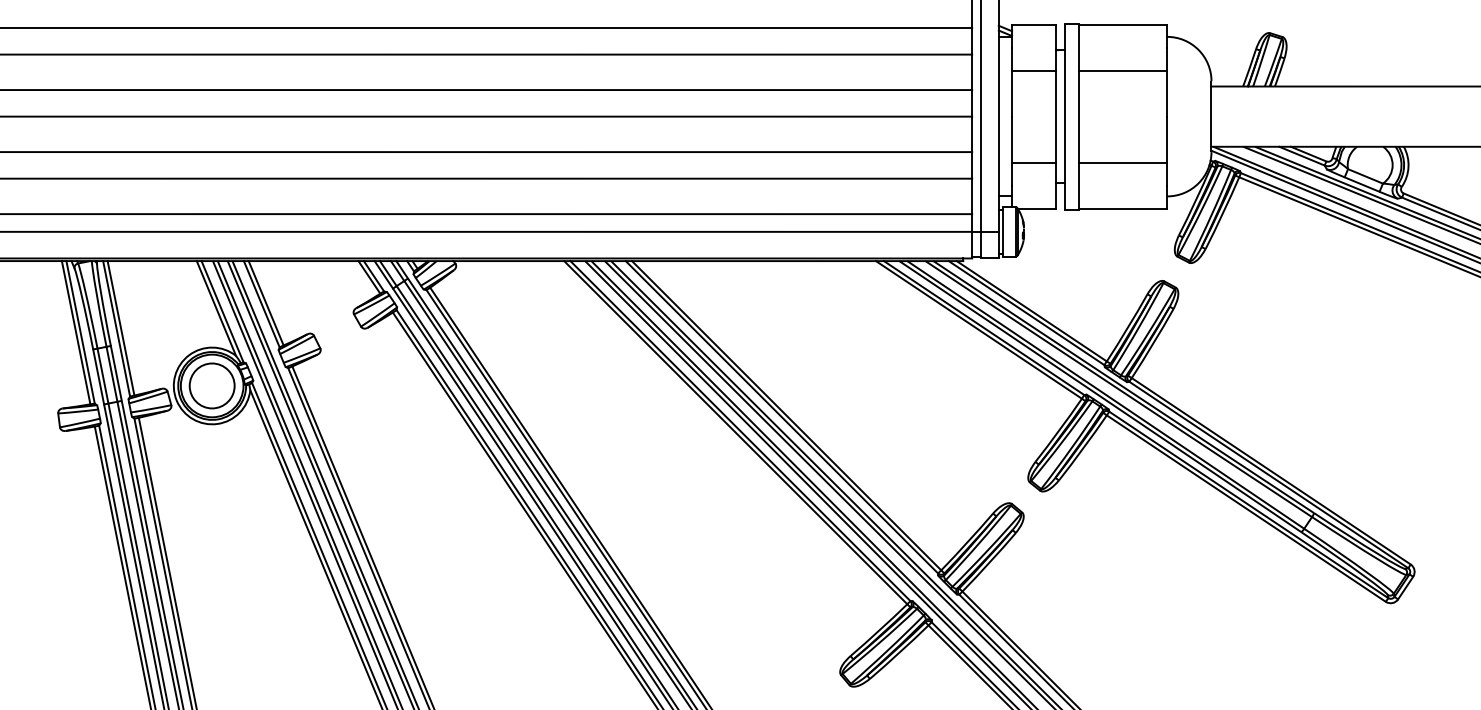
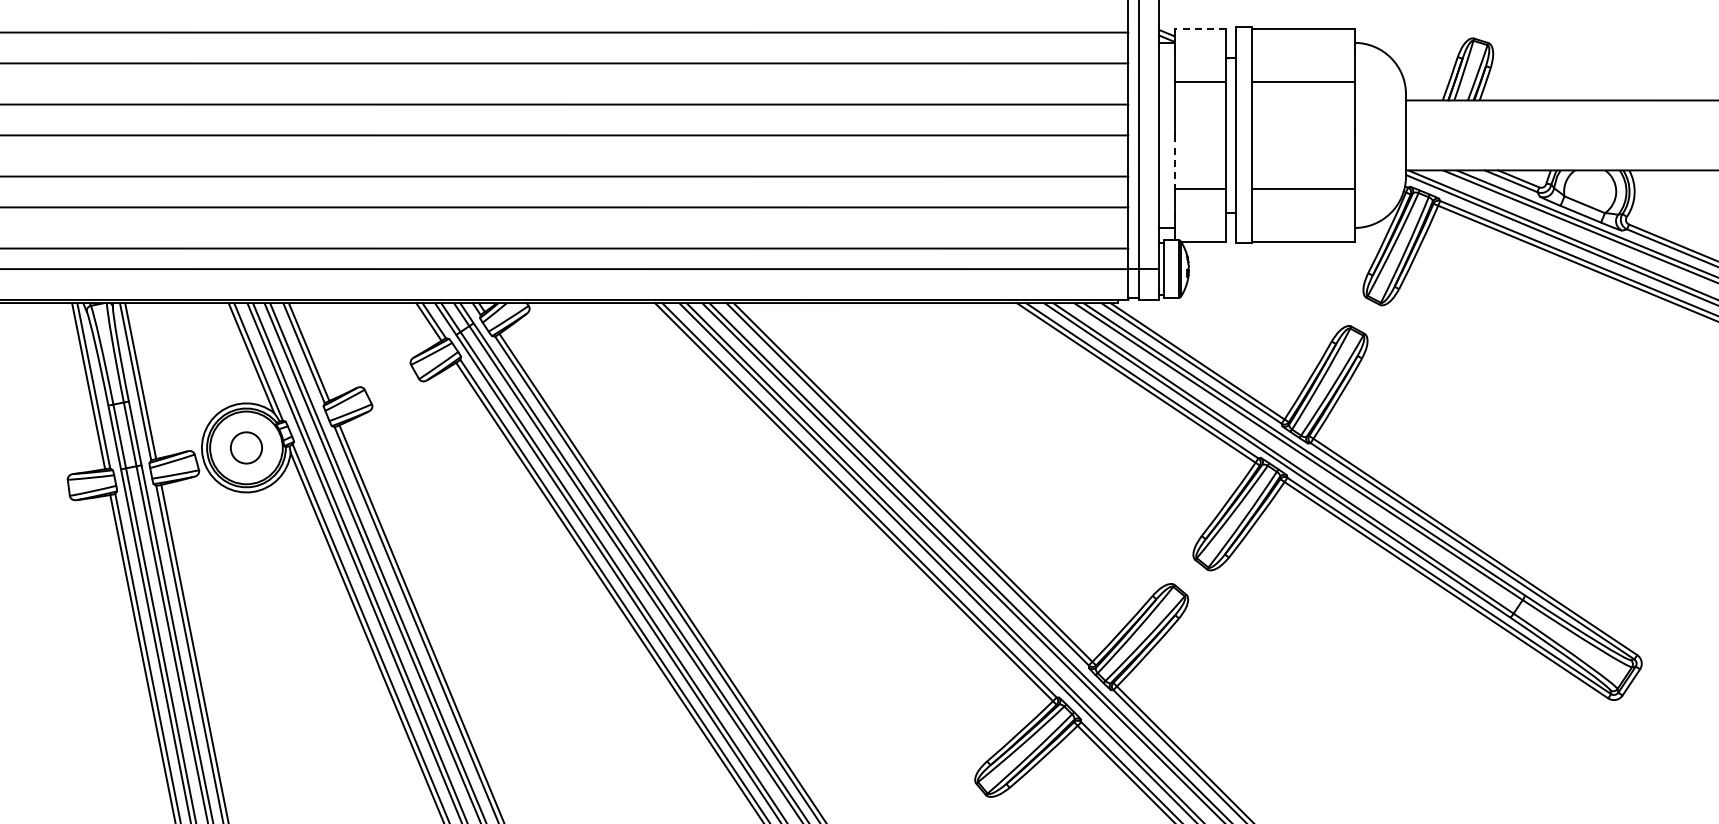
line: (1034, 24) -> (1200, 28), solid -> dashed
line: (1011, 139) -> (1174, 162), solid -> dashed
circle: (212, 385) -> (246, 447), size x0.6

